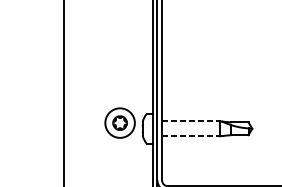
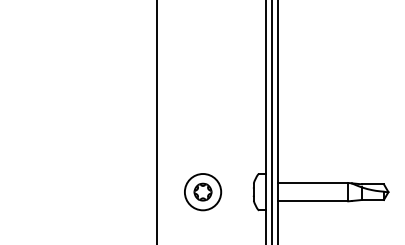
line: (191, 120) -> (313, 182), dashed -> solid
part: (120, 123) -> (203, 192), moved
line: (191, 136) -> (313, 201), dashed -> solid

